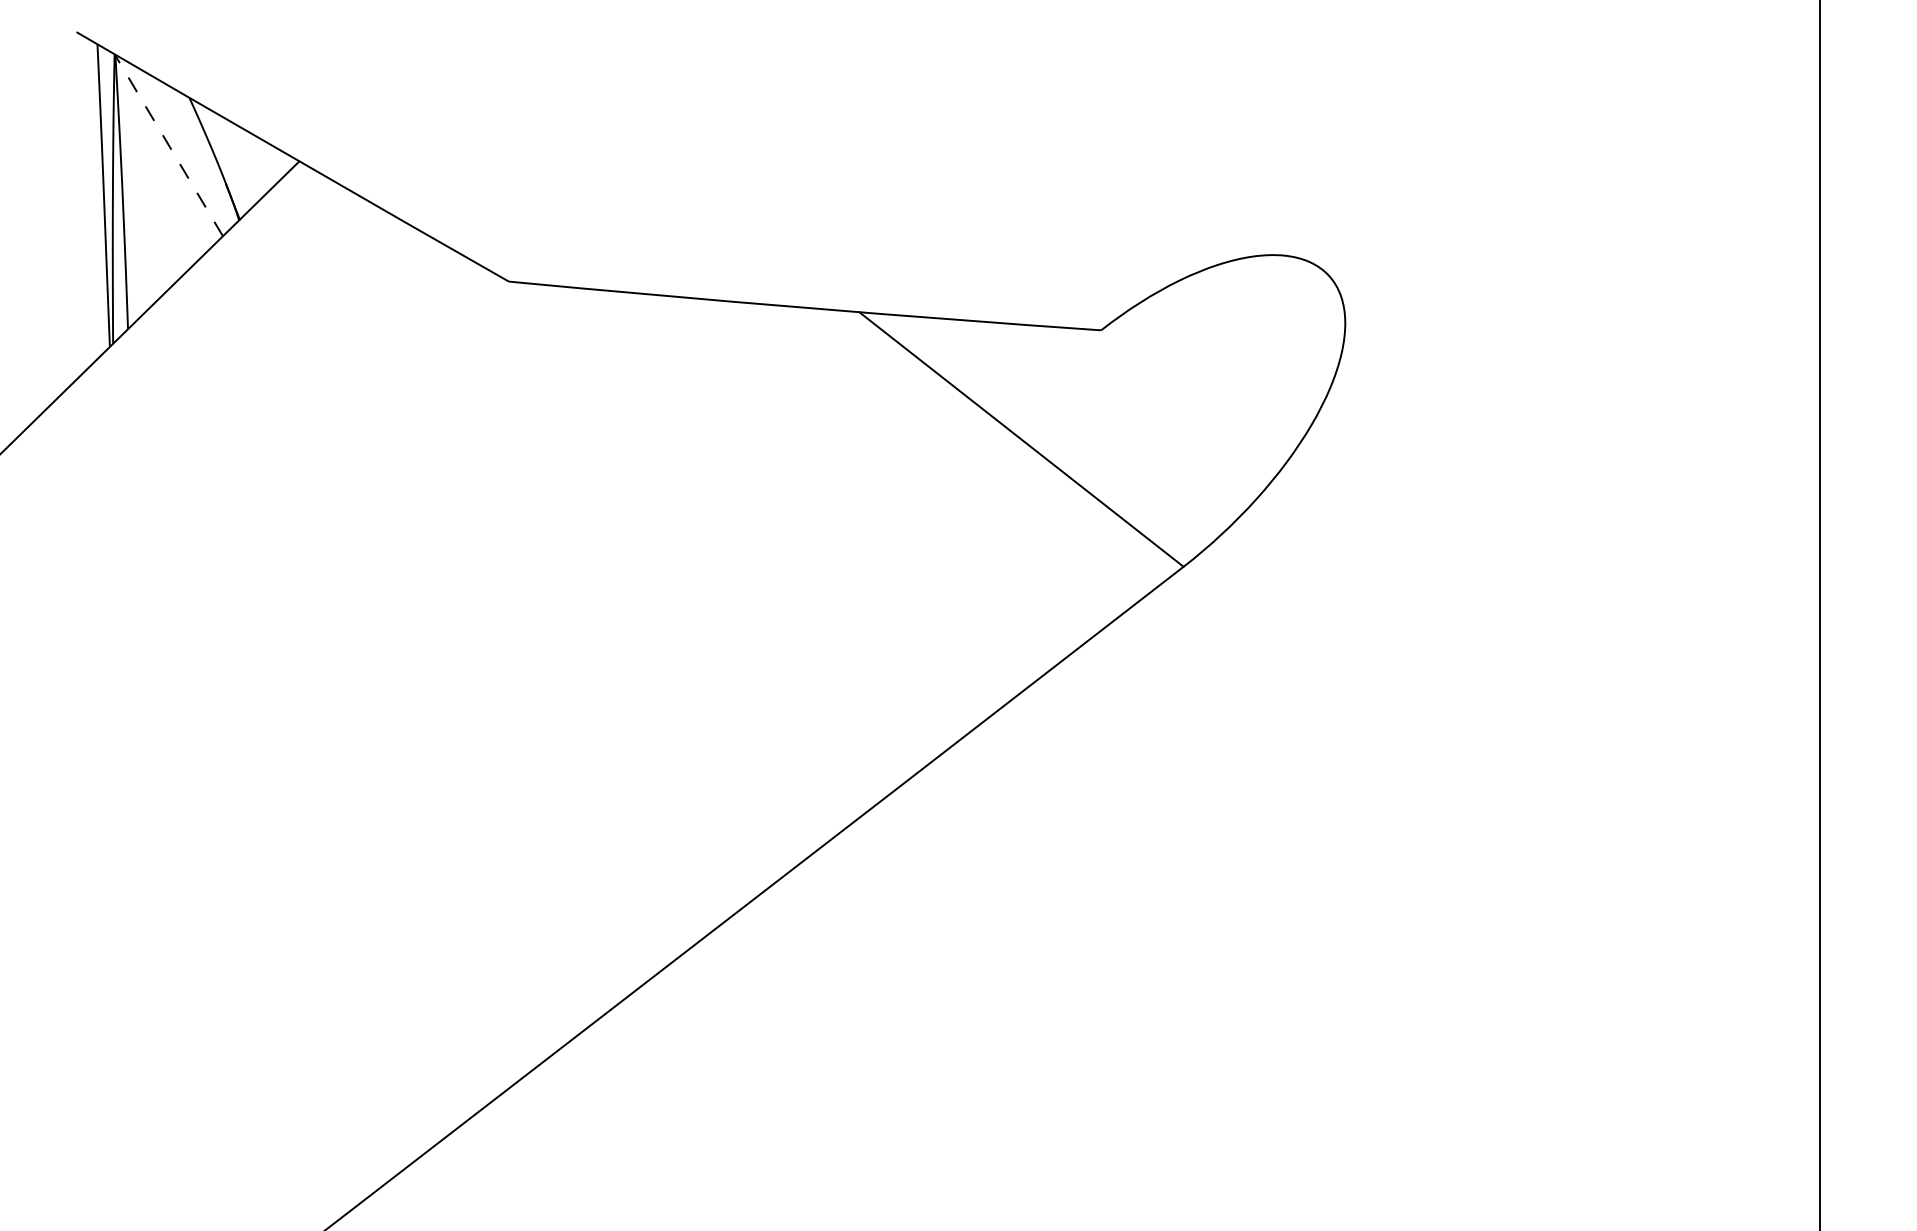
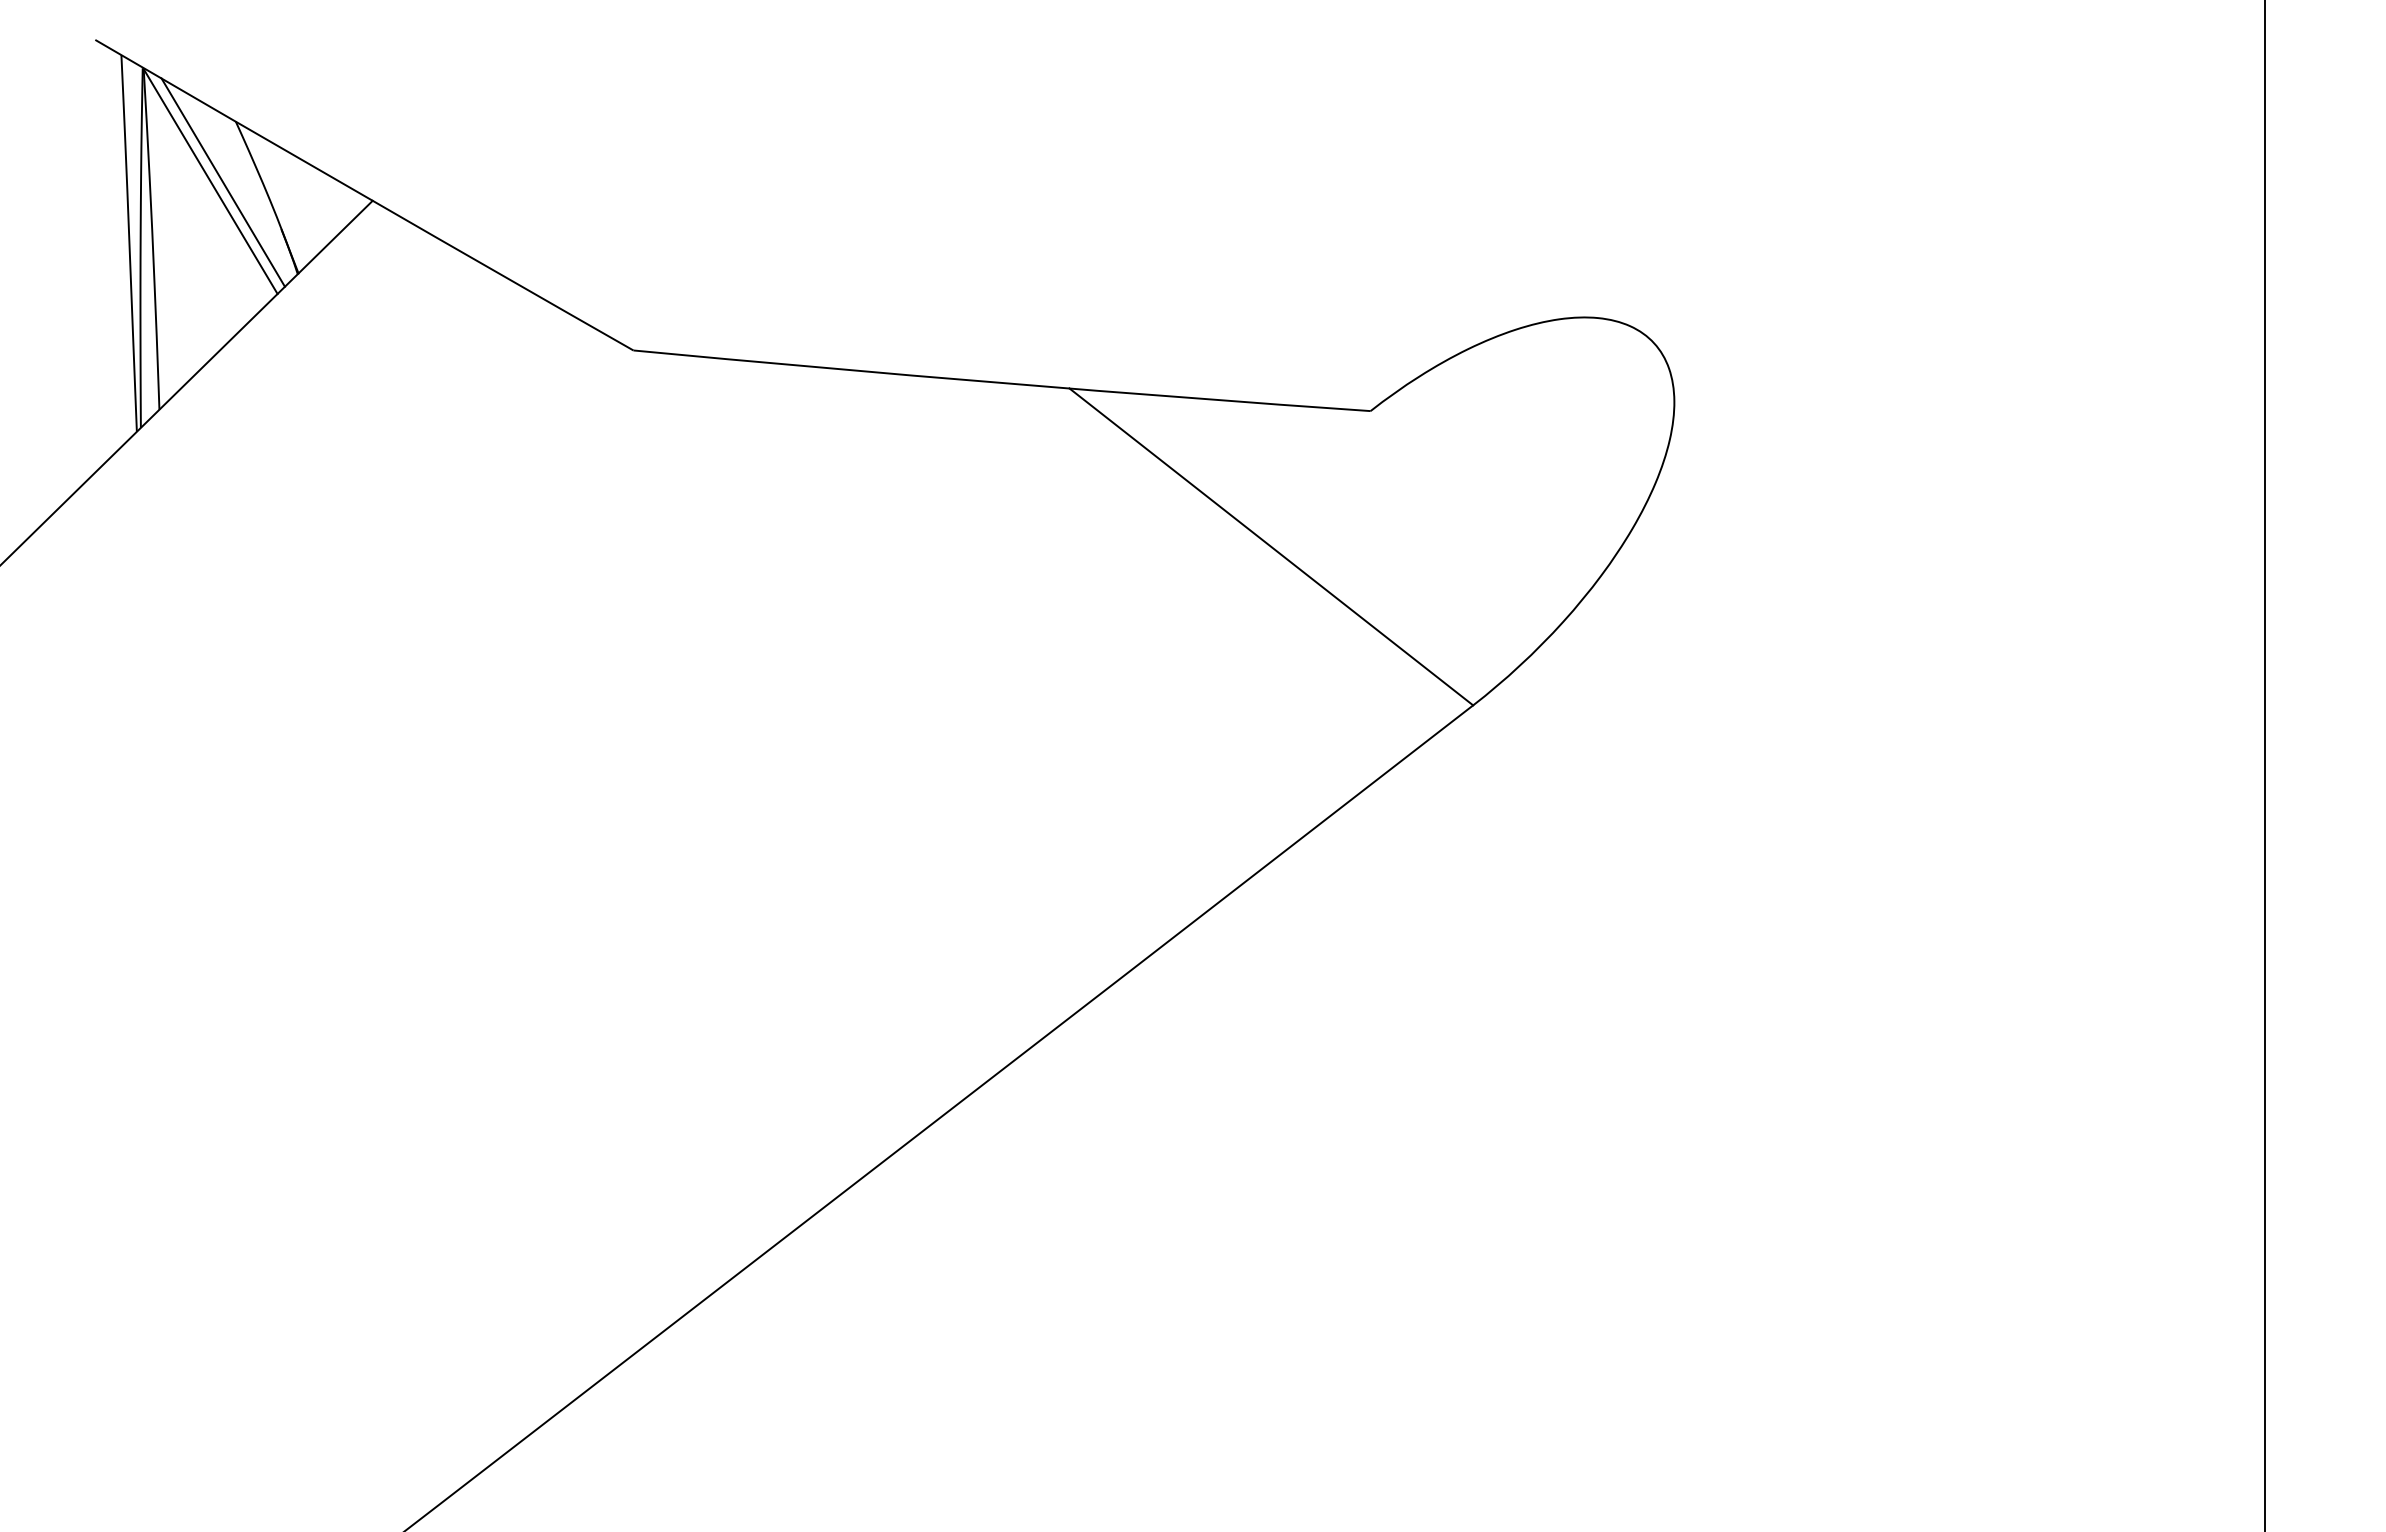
line: (169, 145) -> (210, 181), dashed -> solid
line: (178, 146) -> (222, 182), added

